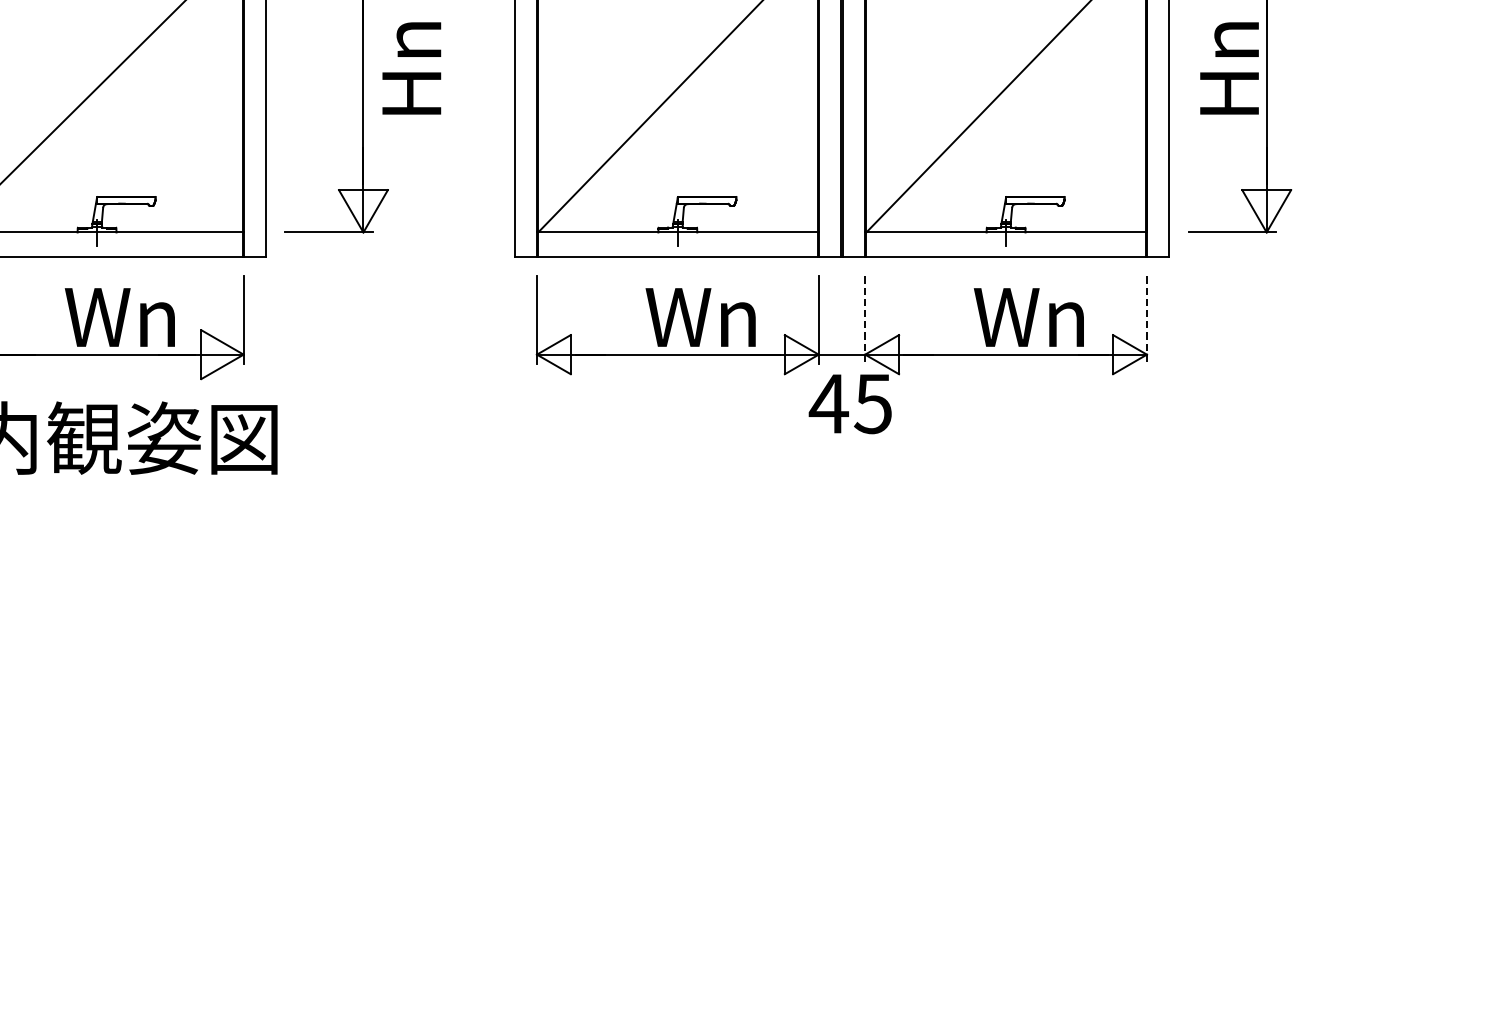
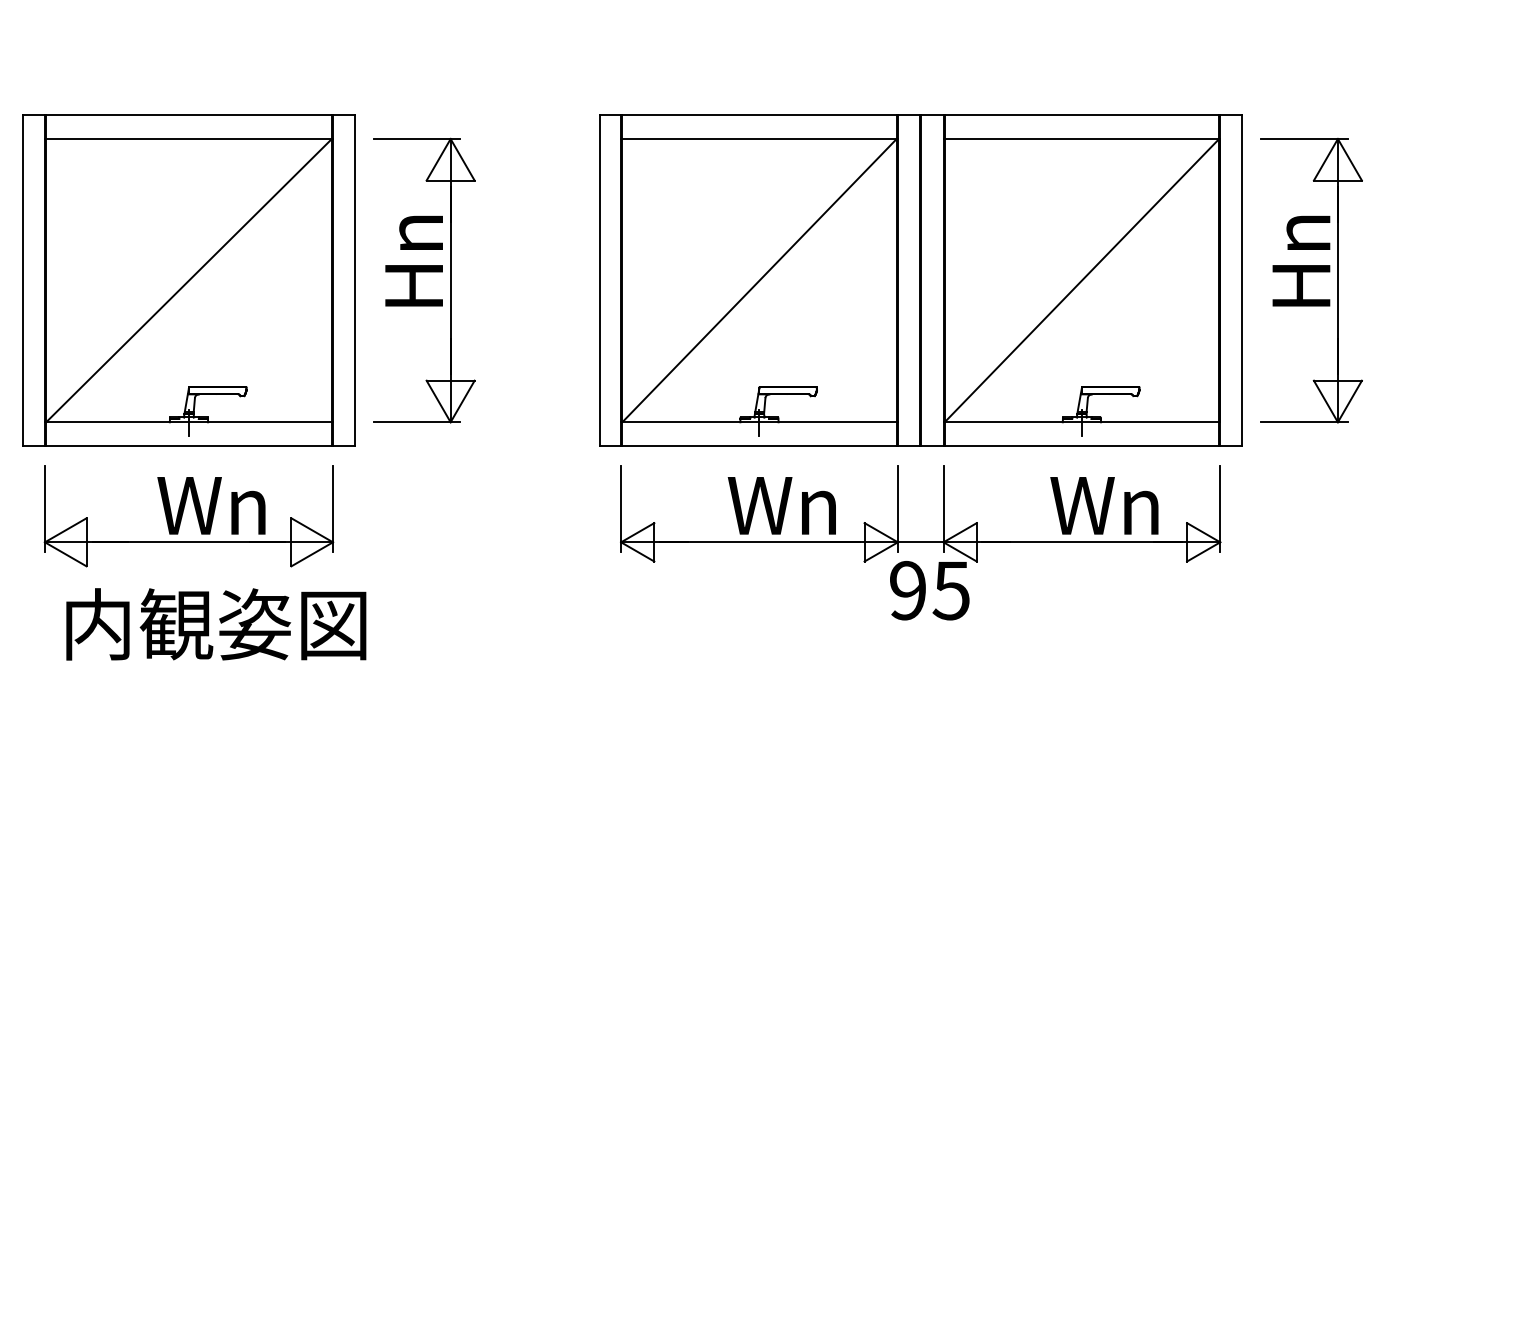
text: (411, 68) -> (413, 261), moved
line: (865, 321) -> (943, 509), dashed -> solid
line: (1147, 321) -> (1220, 509), dashed -> solid
text: (828, 403) -> (907, 590), 45 -> 95

